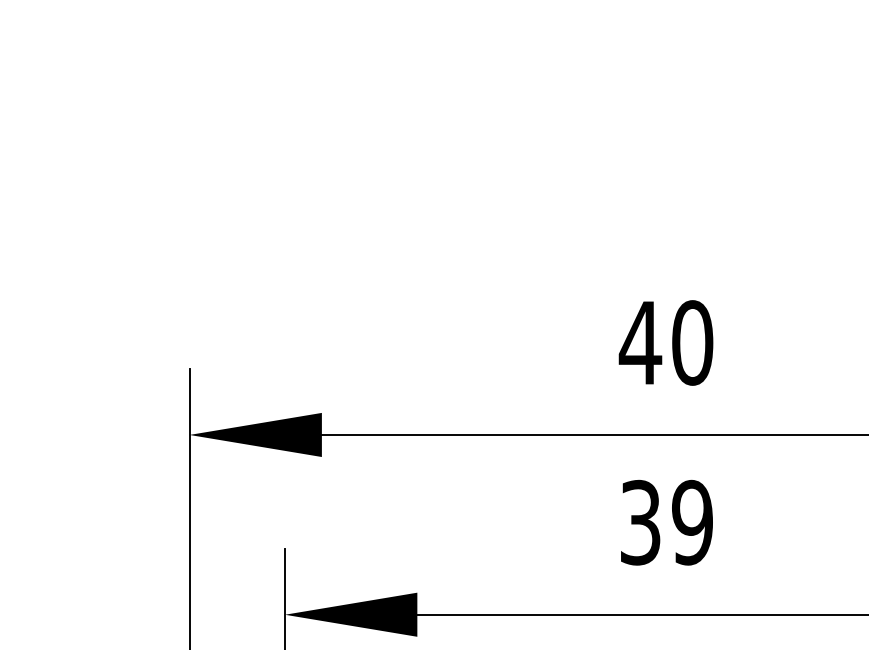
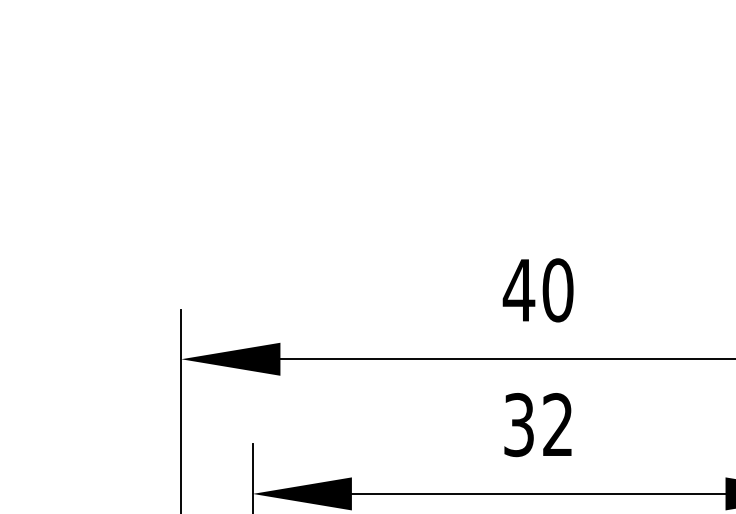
text: (691, 523) -> (557, 425), 39 -> 32

